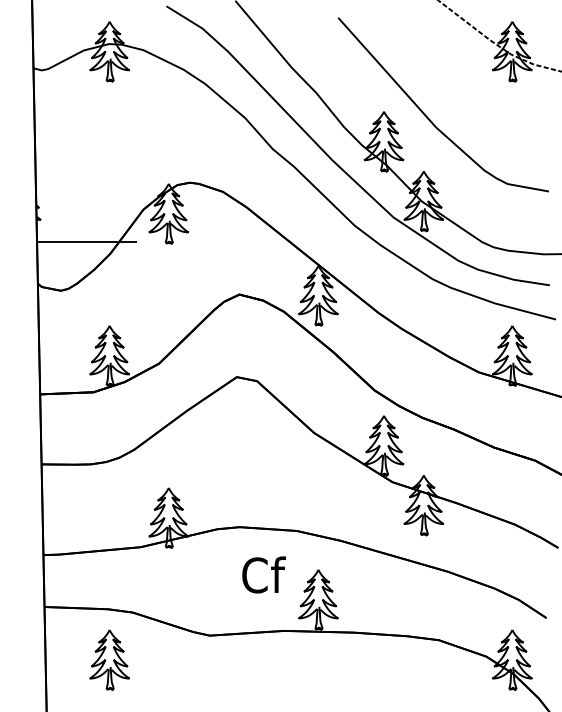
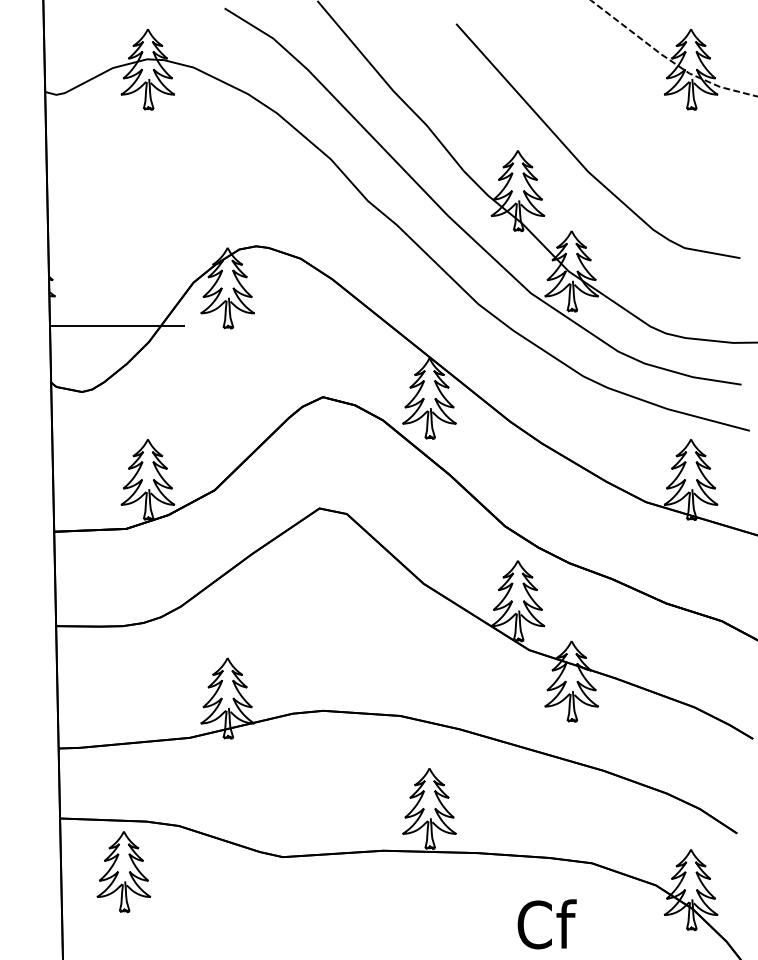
text: (263, 575) -> (546, 924), moved
part: (109, 660) -> (123, 872), moved

